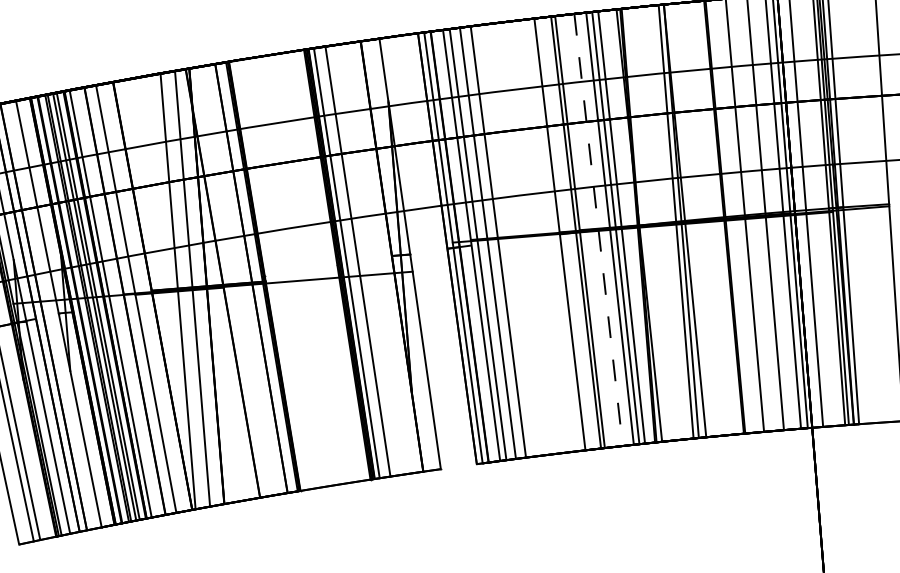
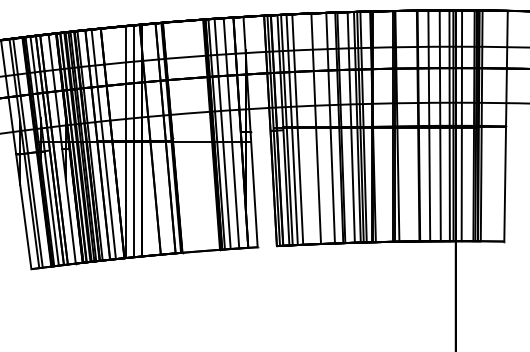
line: (599, 230) -> (351, 127), dashed -> solid
line: (533, 237) -> (316, 128), added
line: (374, 259) -> (231, 133), added

